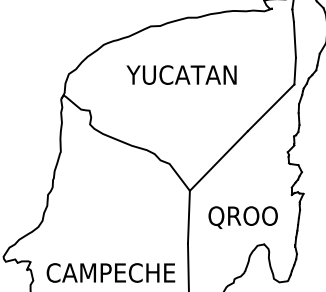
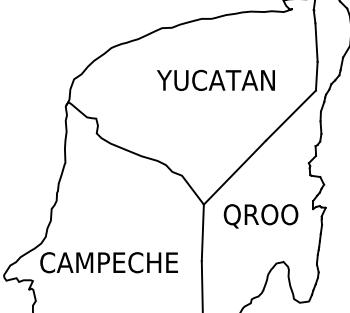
text: (181, 74) -> (215, 79), moved
text: (242, 217) -> (260, 216), moved
text: (110, 272) -> (108, 262), moved

